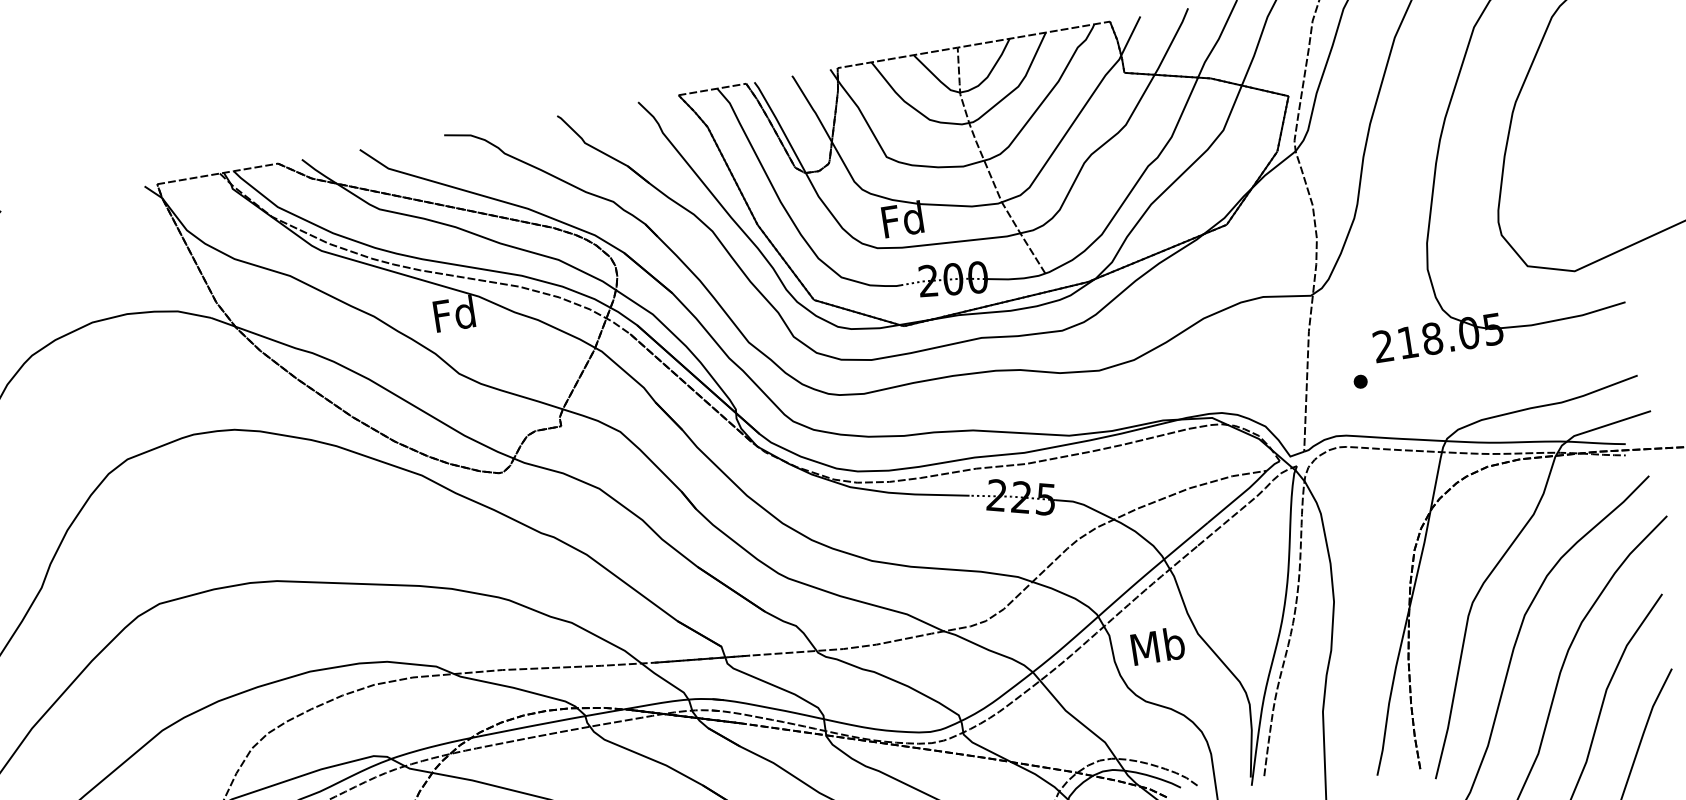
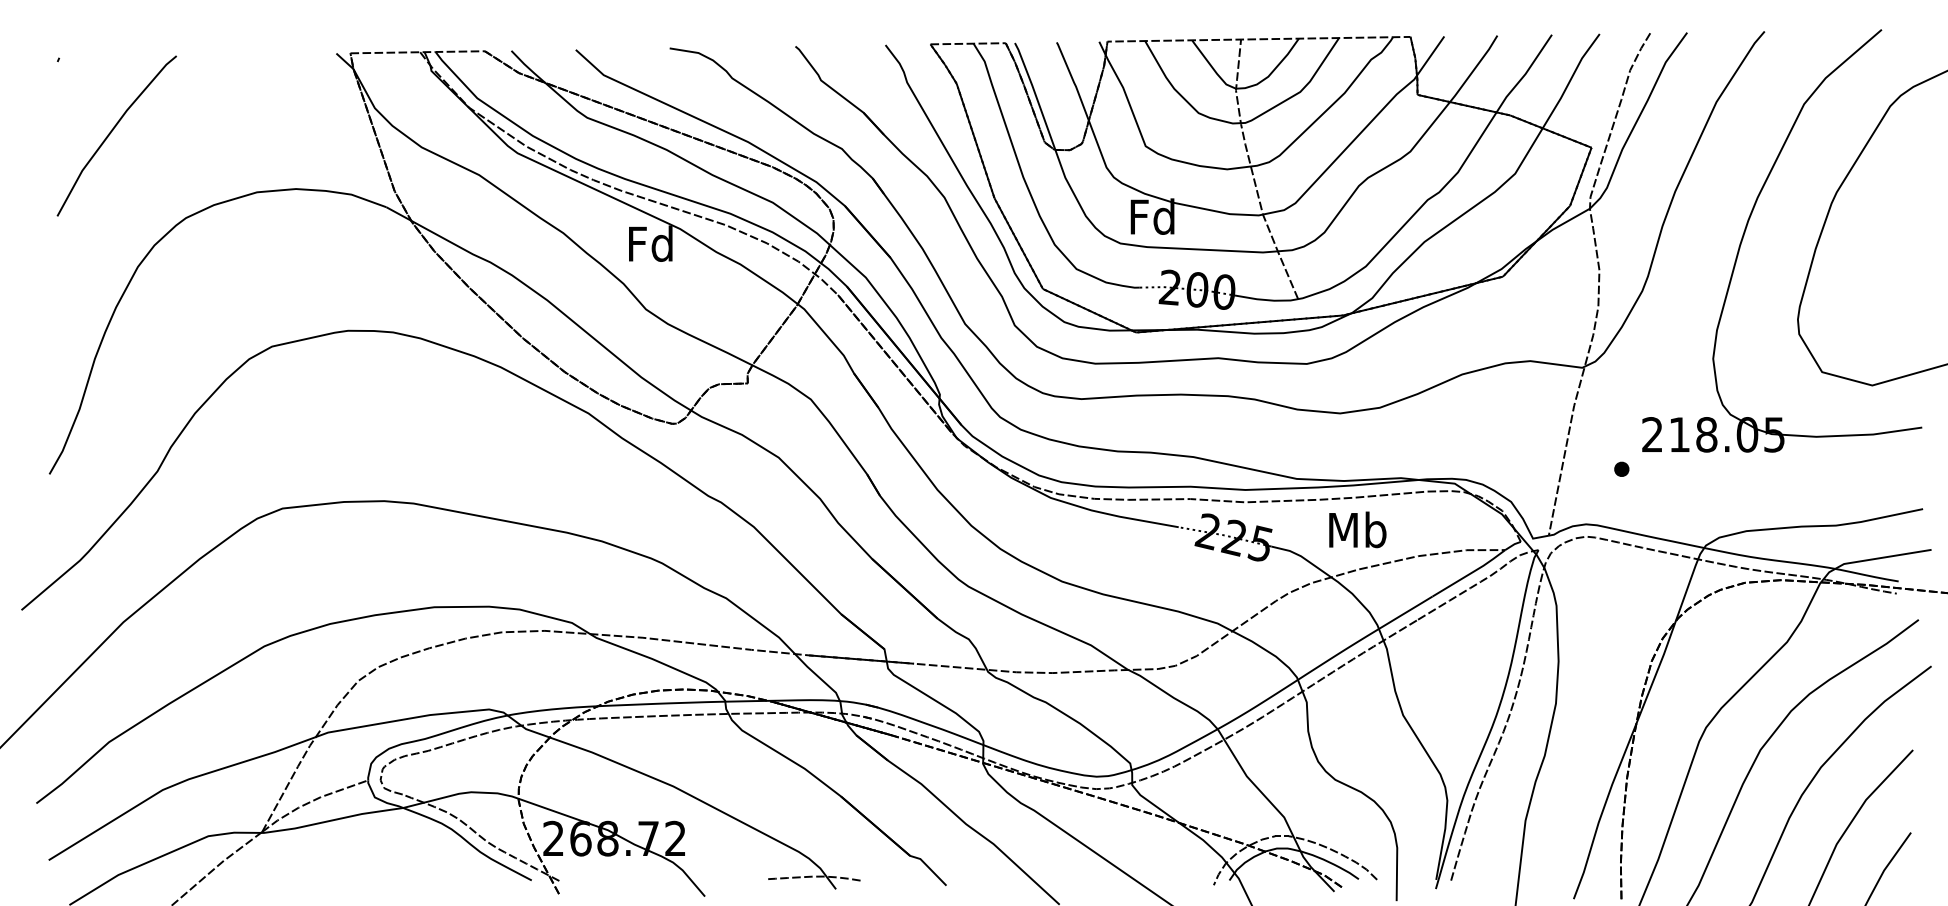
text: (1157, 645) -> (1357, 529), moved

